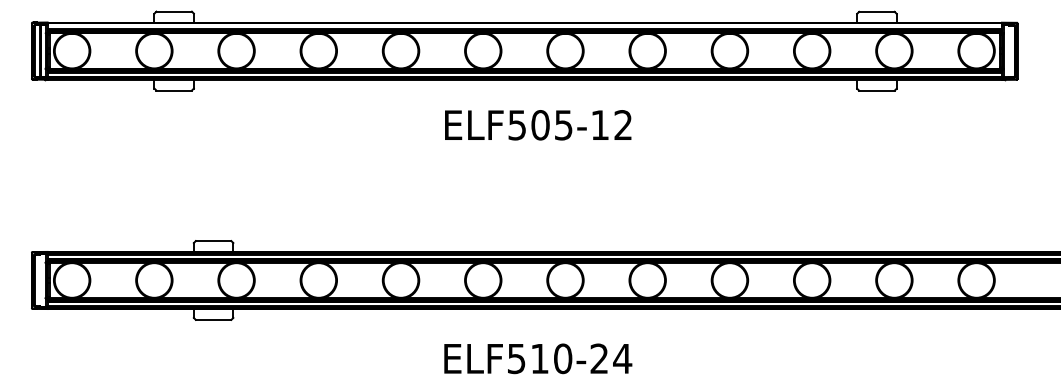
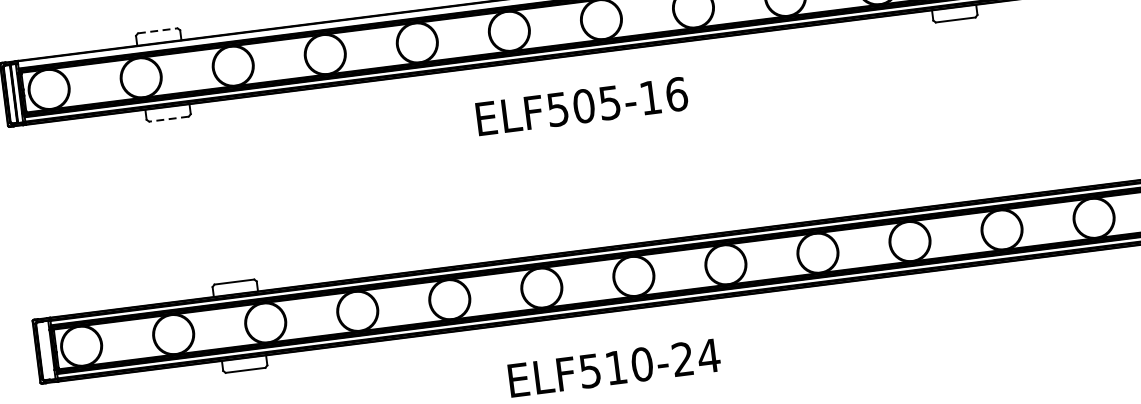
line: (174, 11) -> (158, 30), solid -> dashed
line: (174, 90) -> (169, 119), solid -> dashed
text: (623, 125) -> (676, 94), ELF505-12 -> ELF505-16

